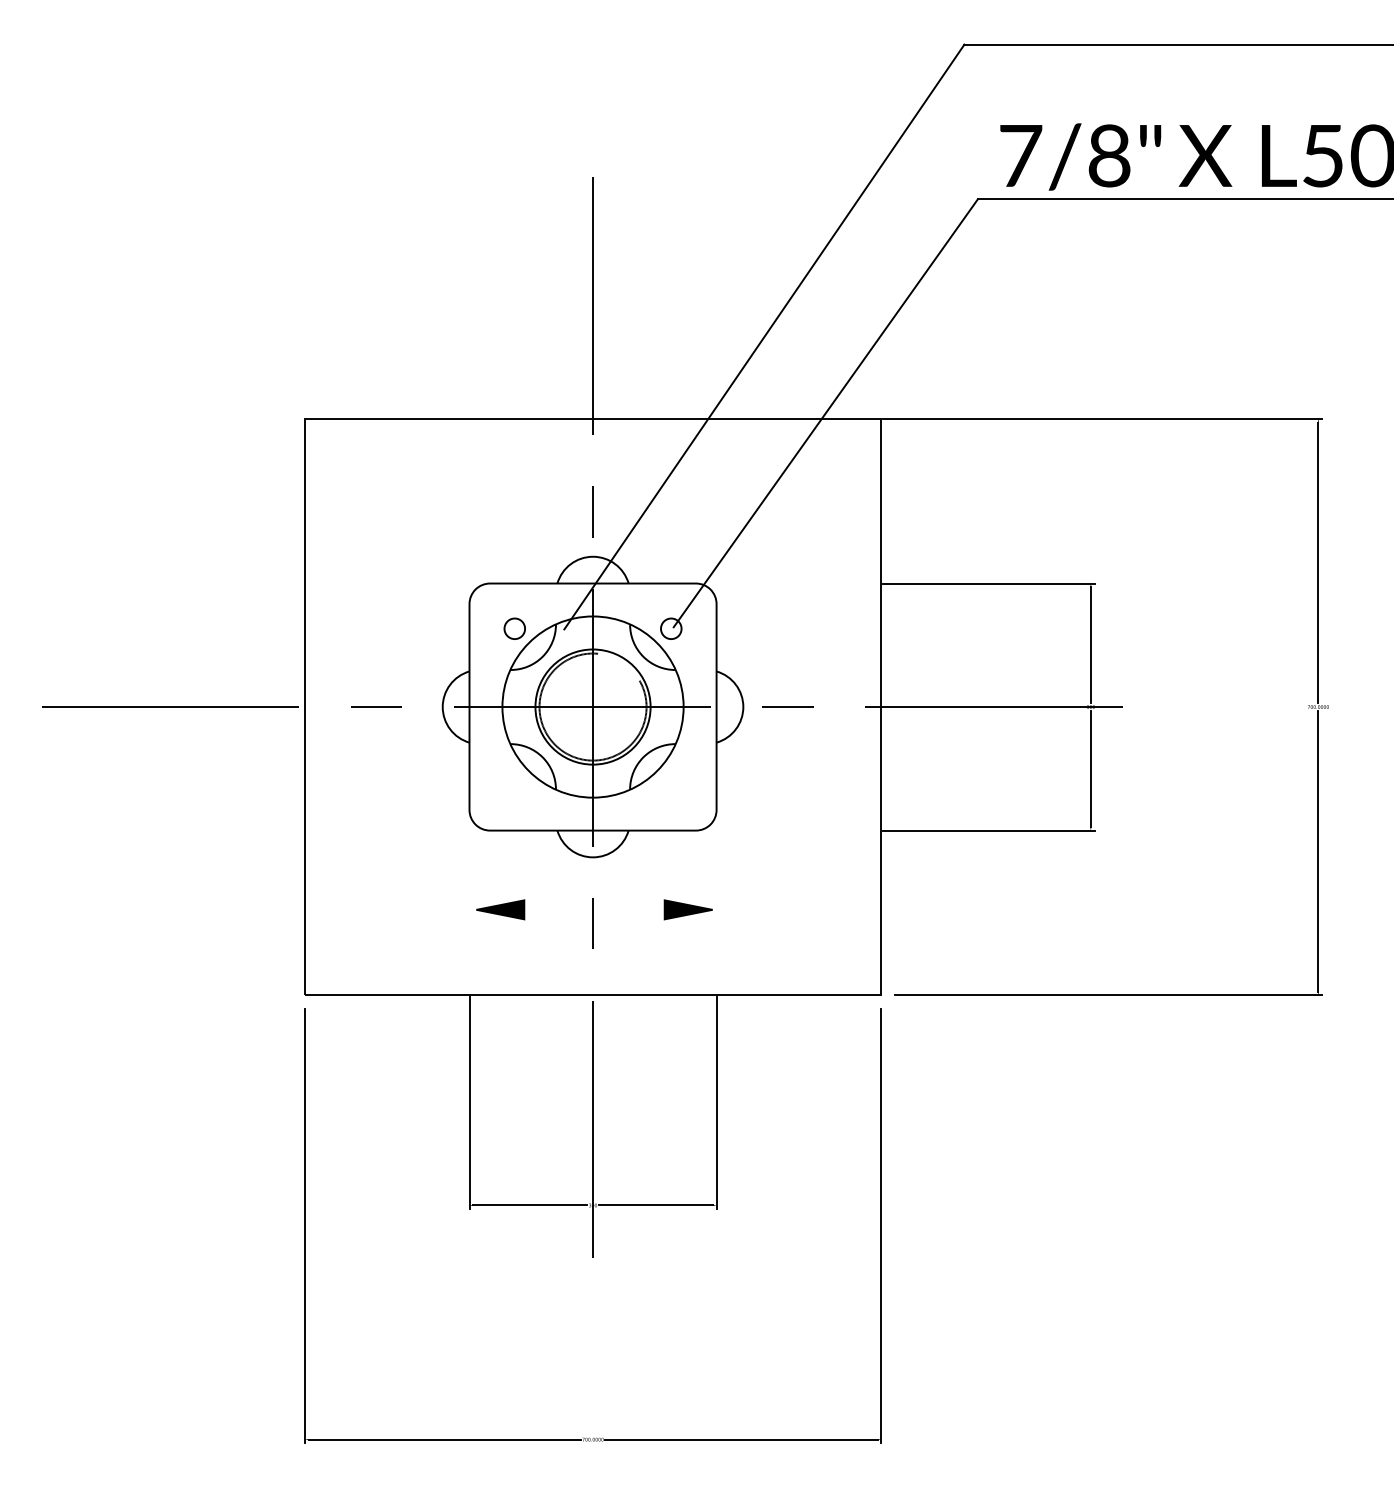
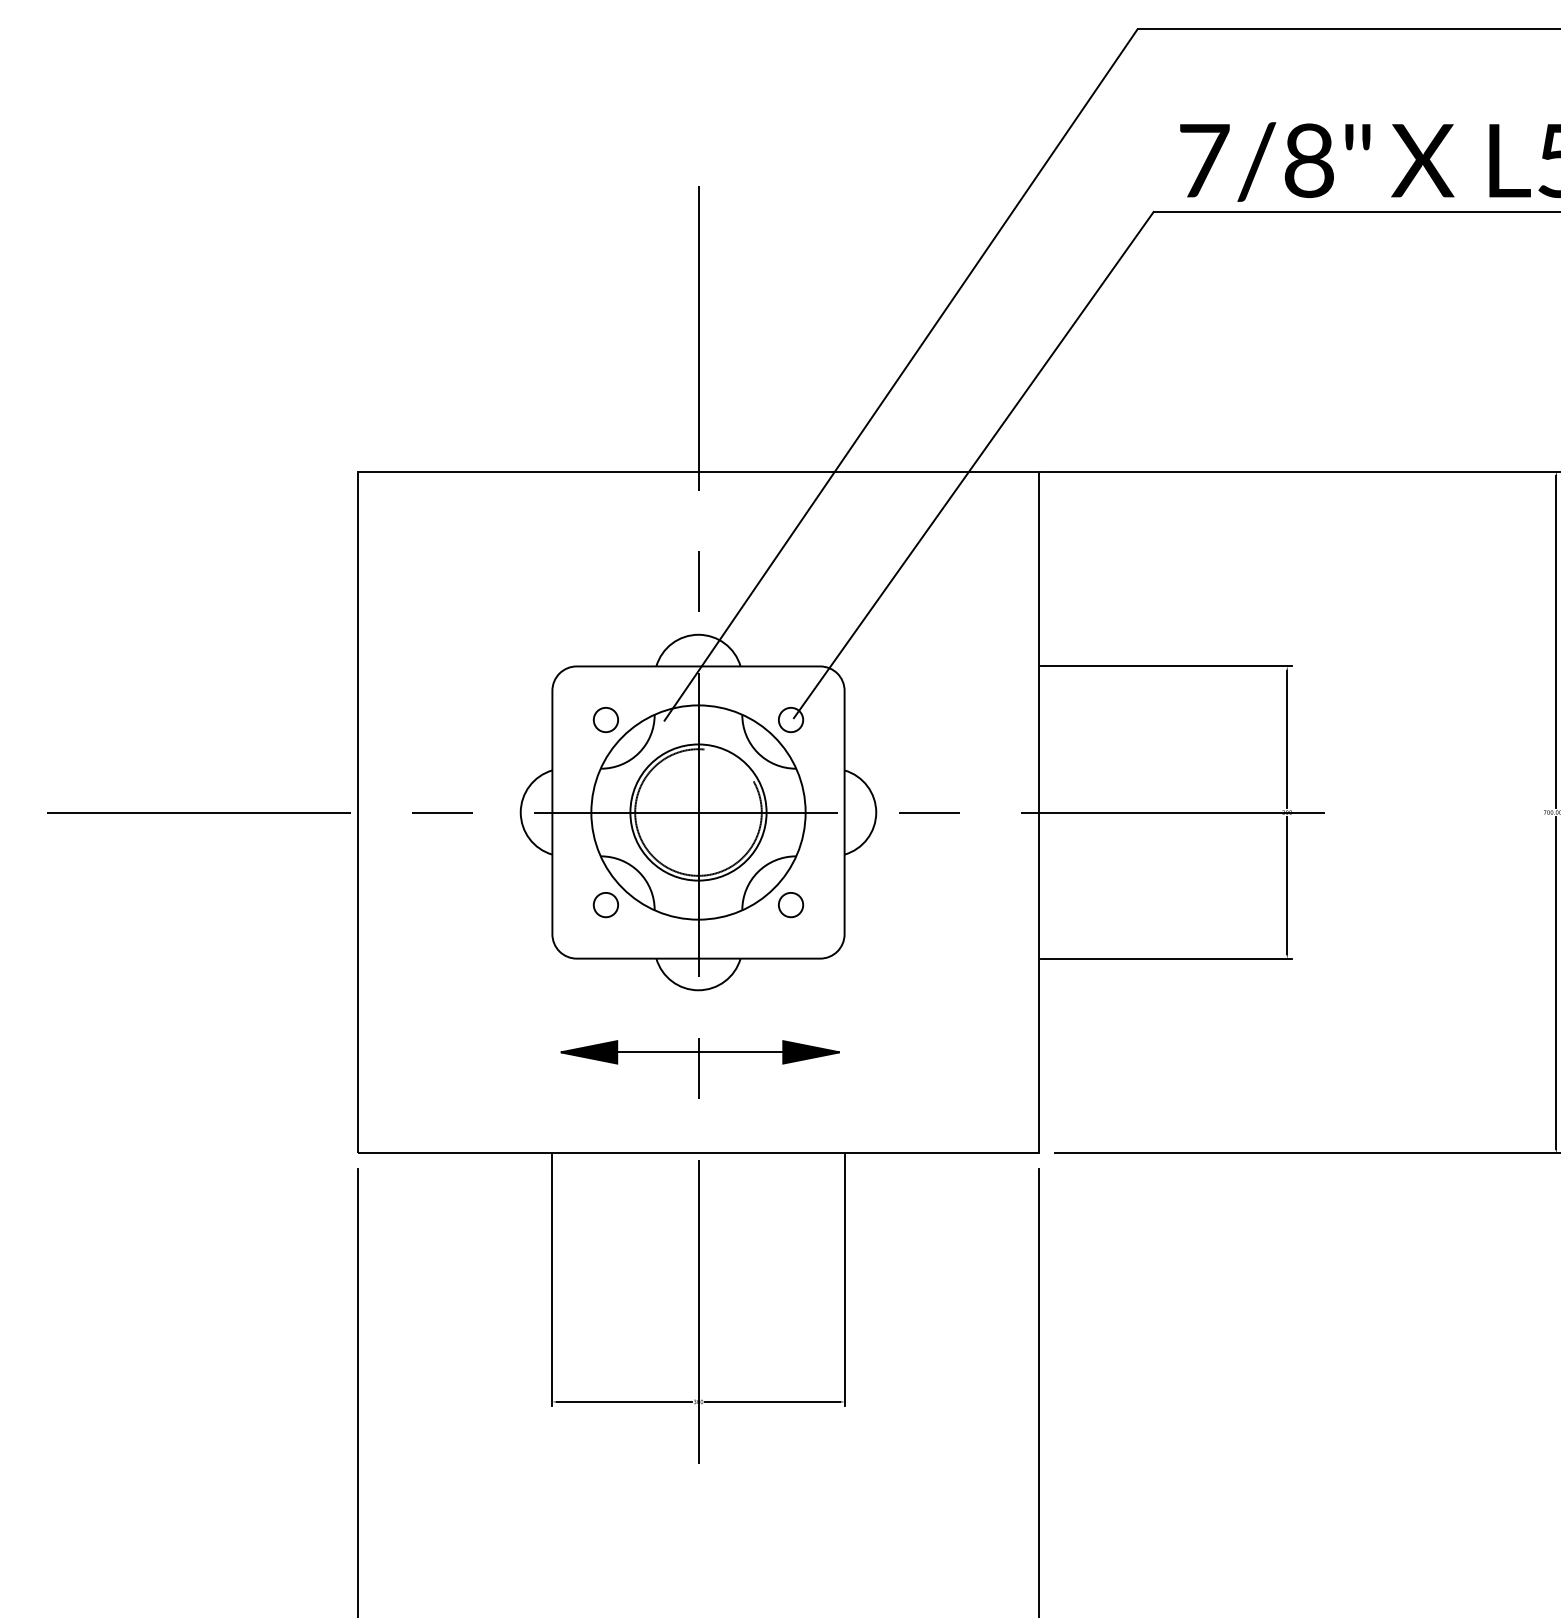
circle: (514, 785) -> (605, 905), added
circle: (671, 785) -> (791, 905), added
line: (594, 909) -> (700, 1051), added

